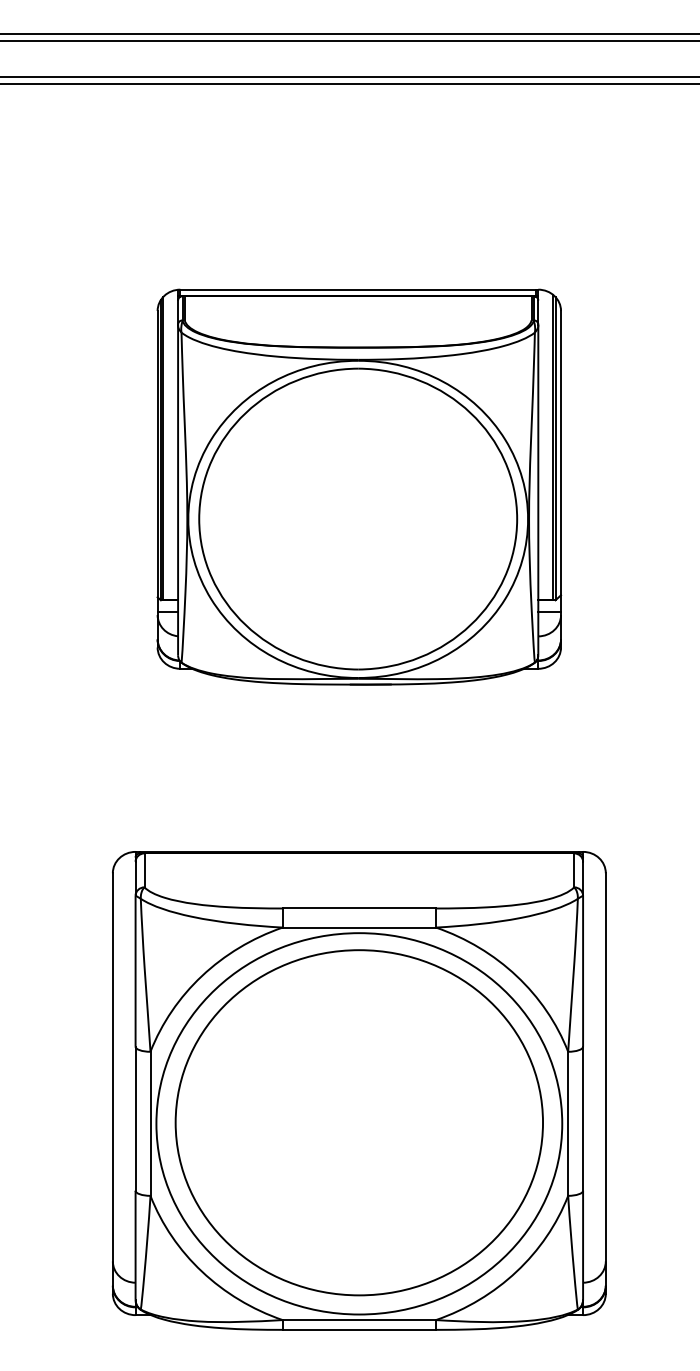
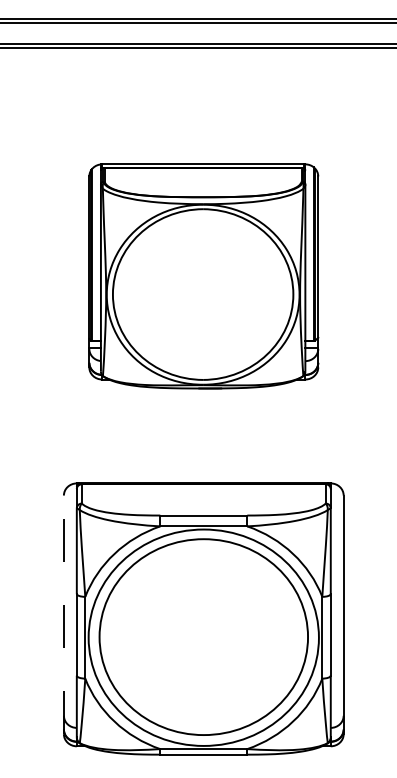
line: (112, 1082) -> (63, 614), solid -> dashed

